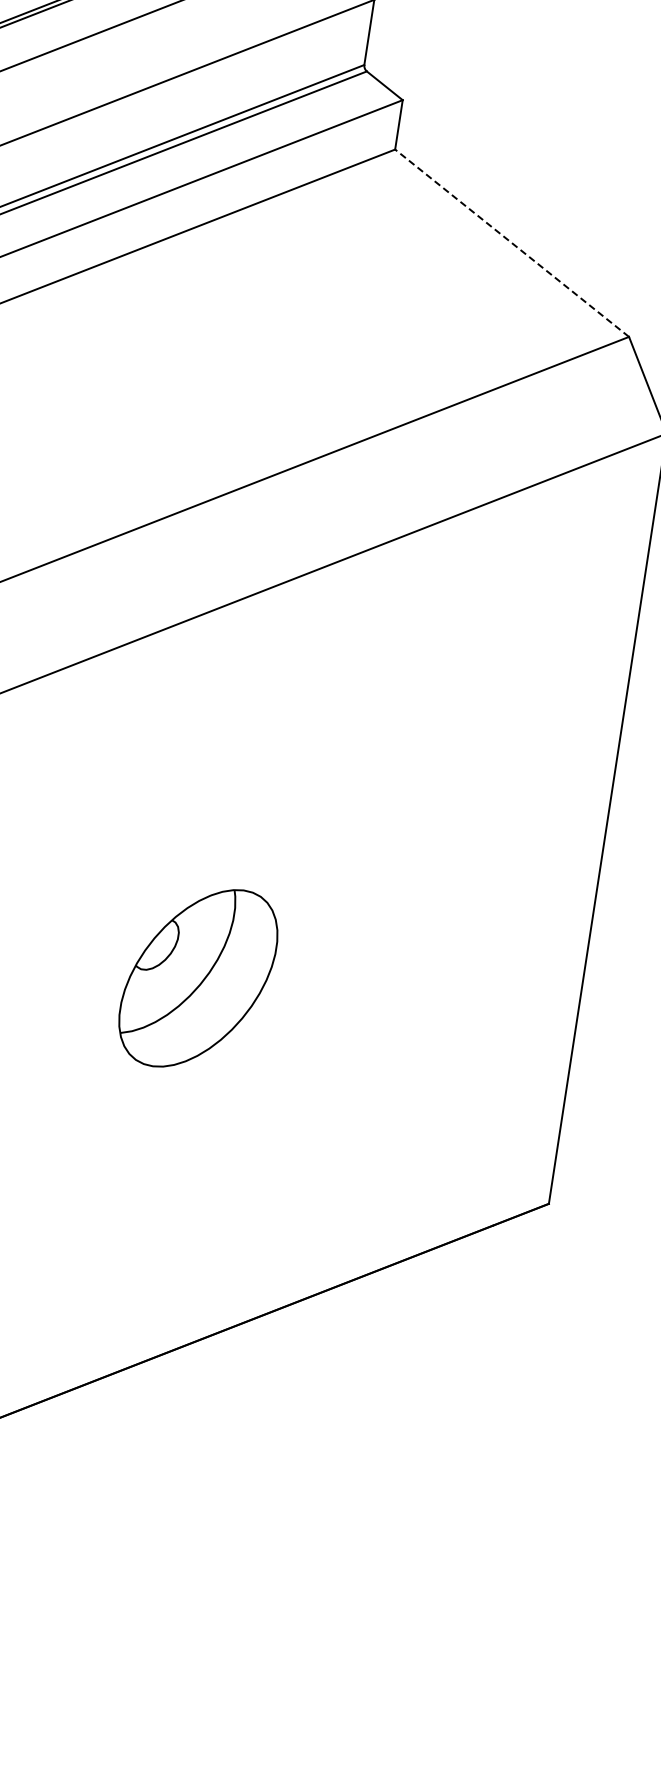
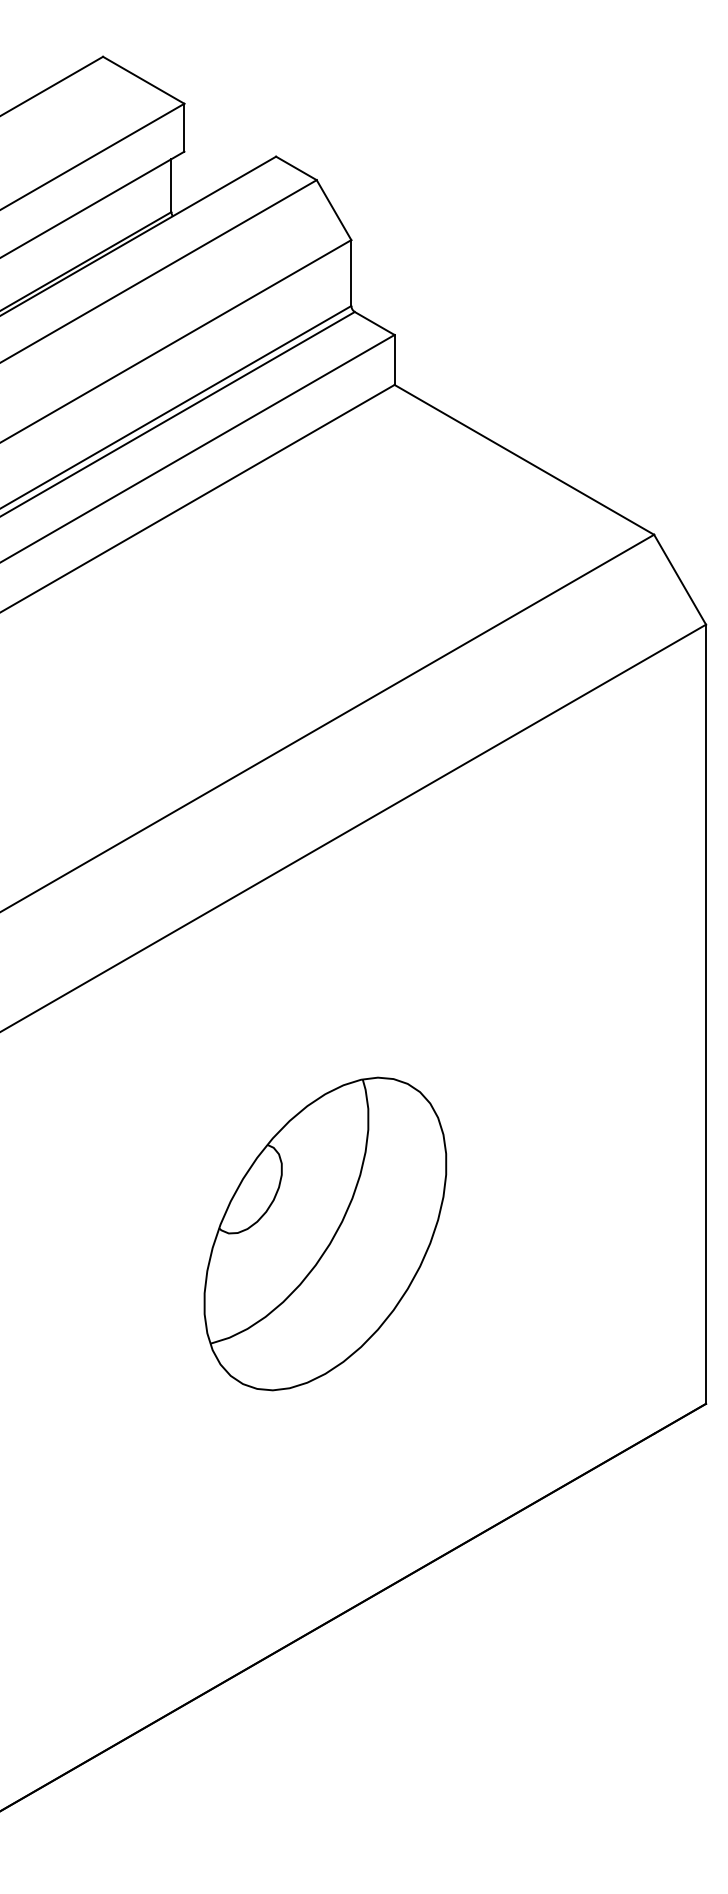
line: (512, 242) -> (524, 459), dashed -> solid
part: (198, 977) -> (325, 1233), size x1.67

